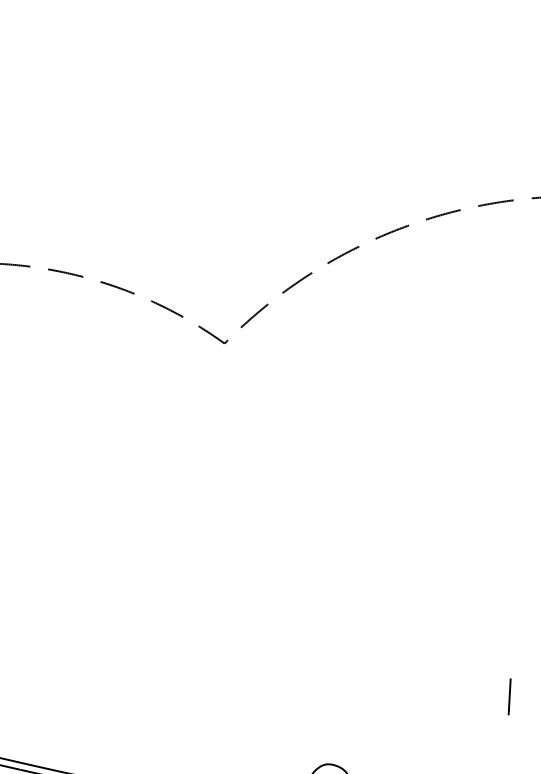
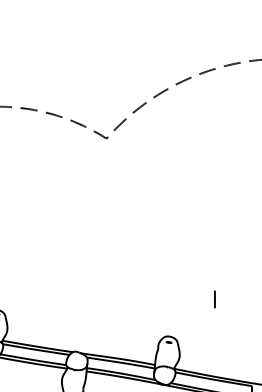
line: (508, 696) -> (214, 299), moved

